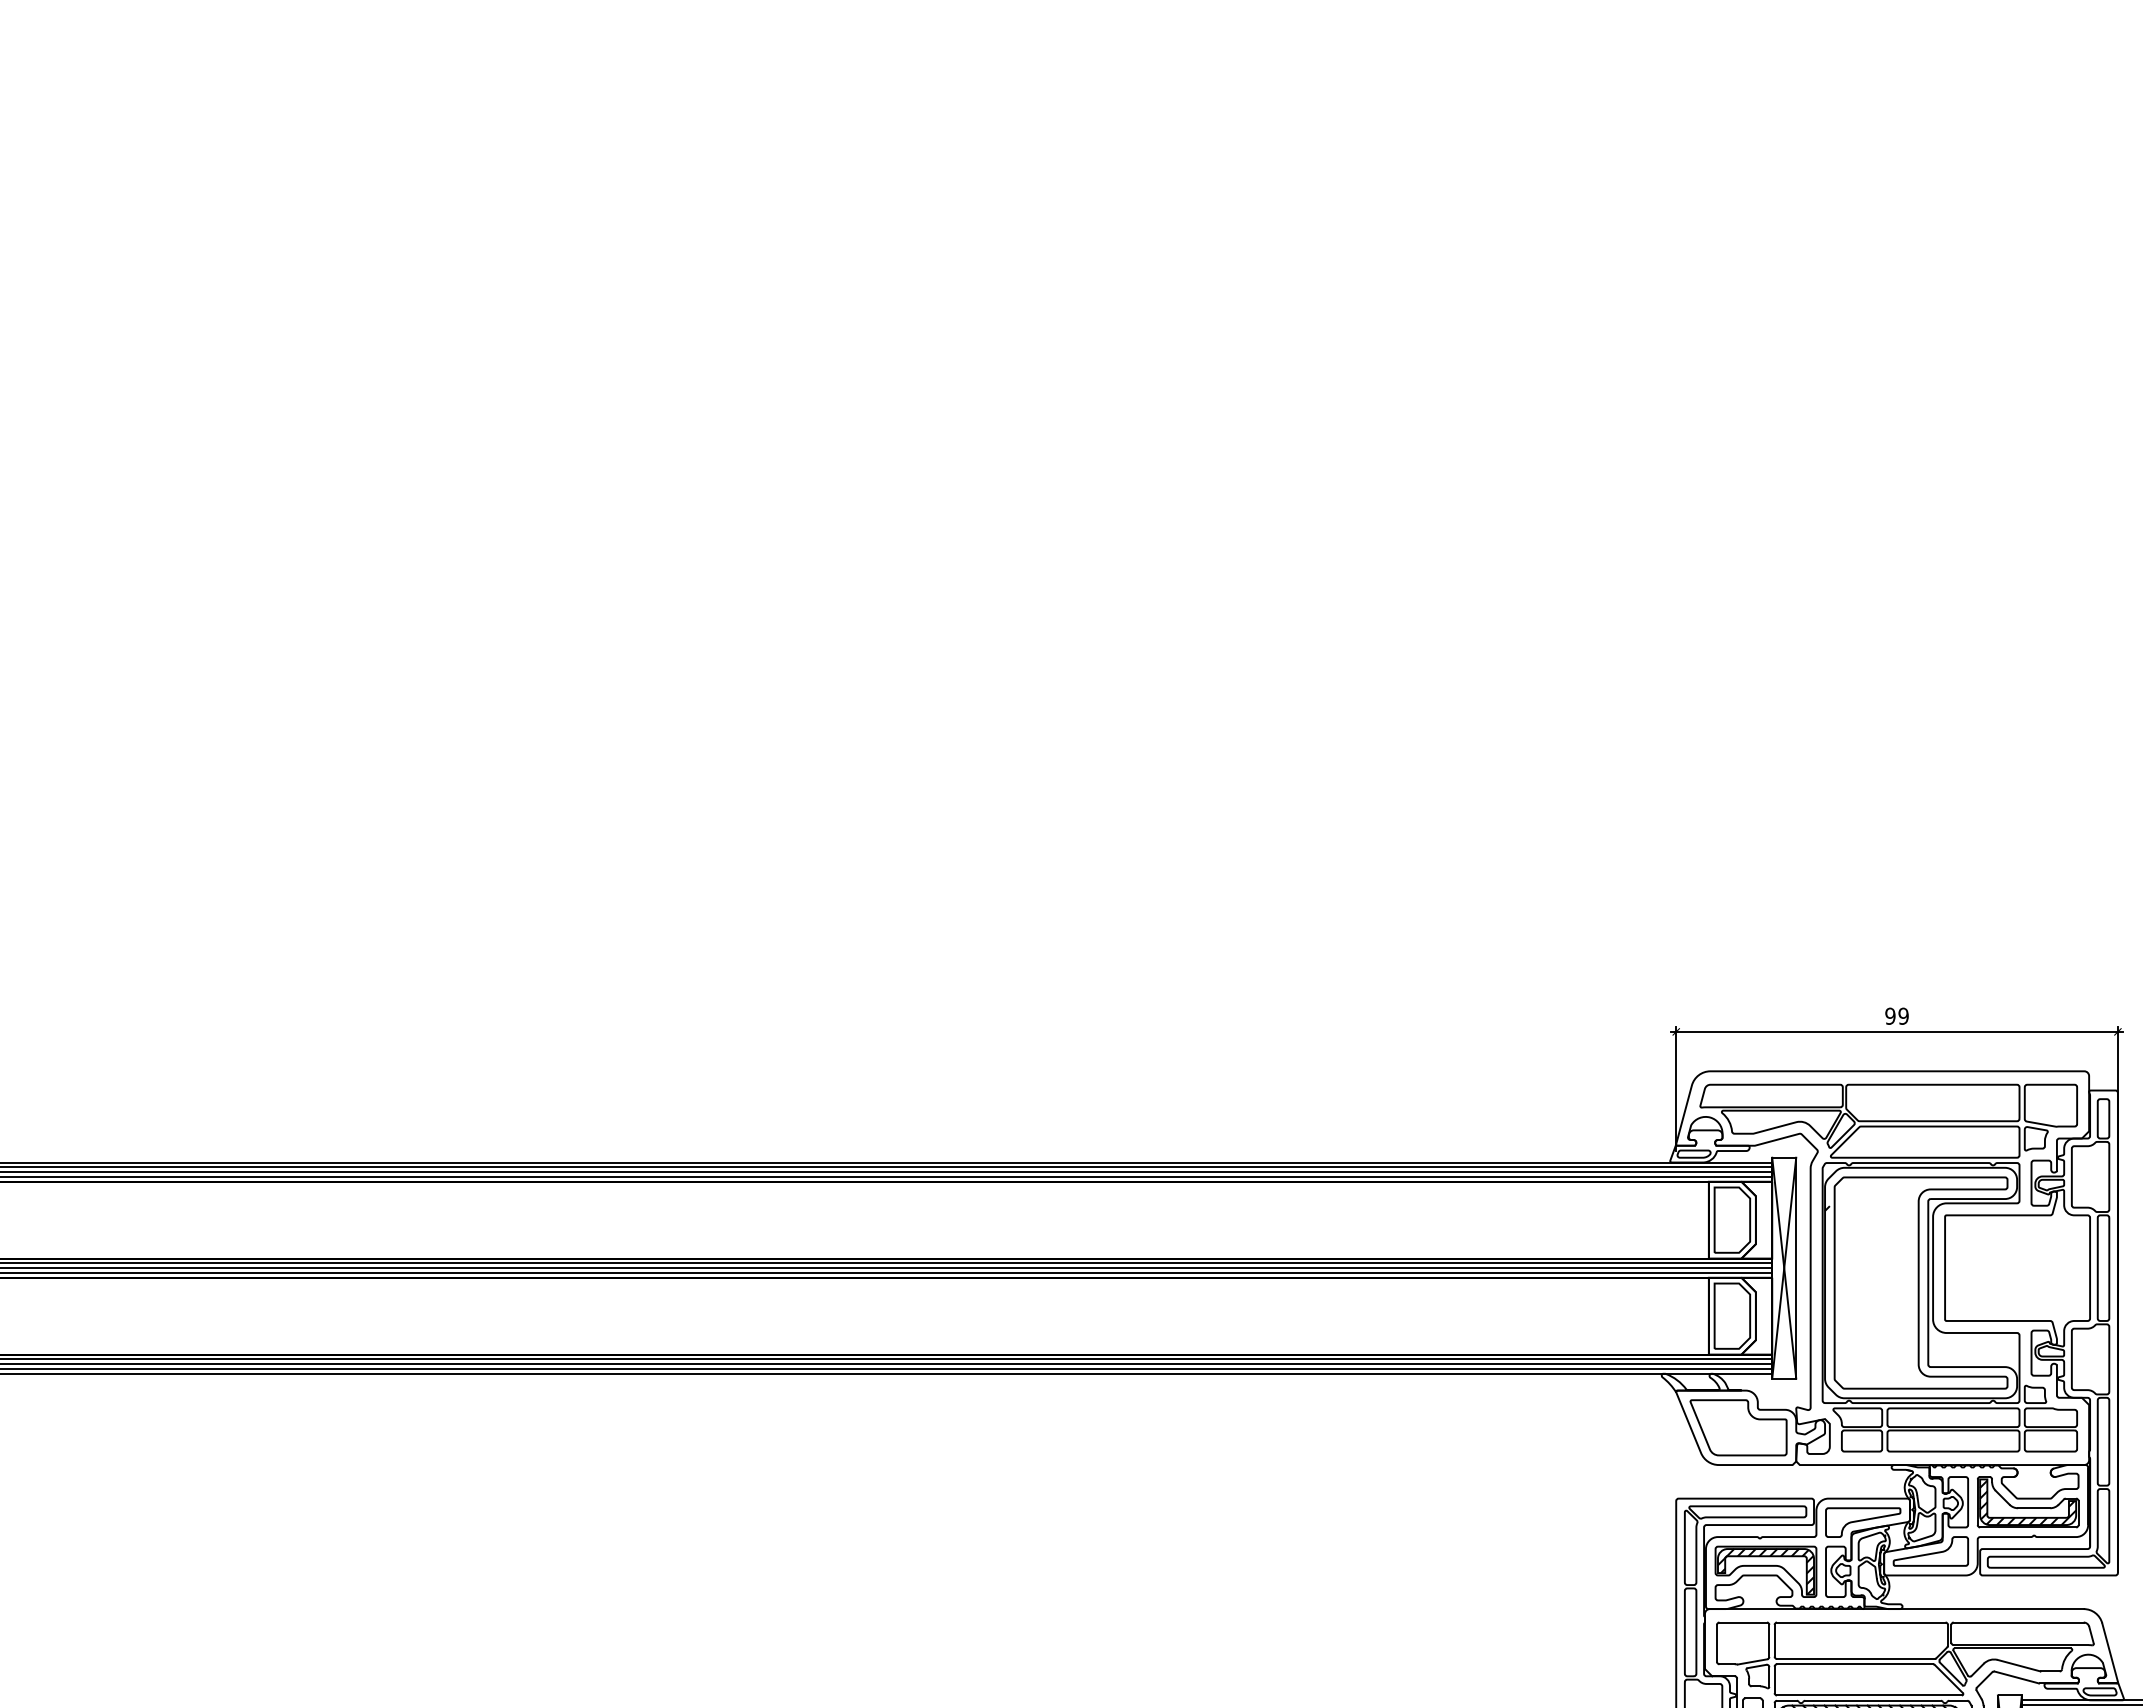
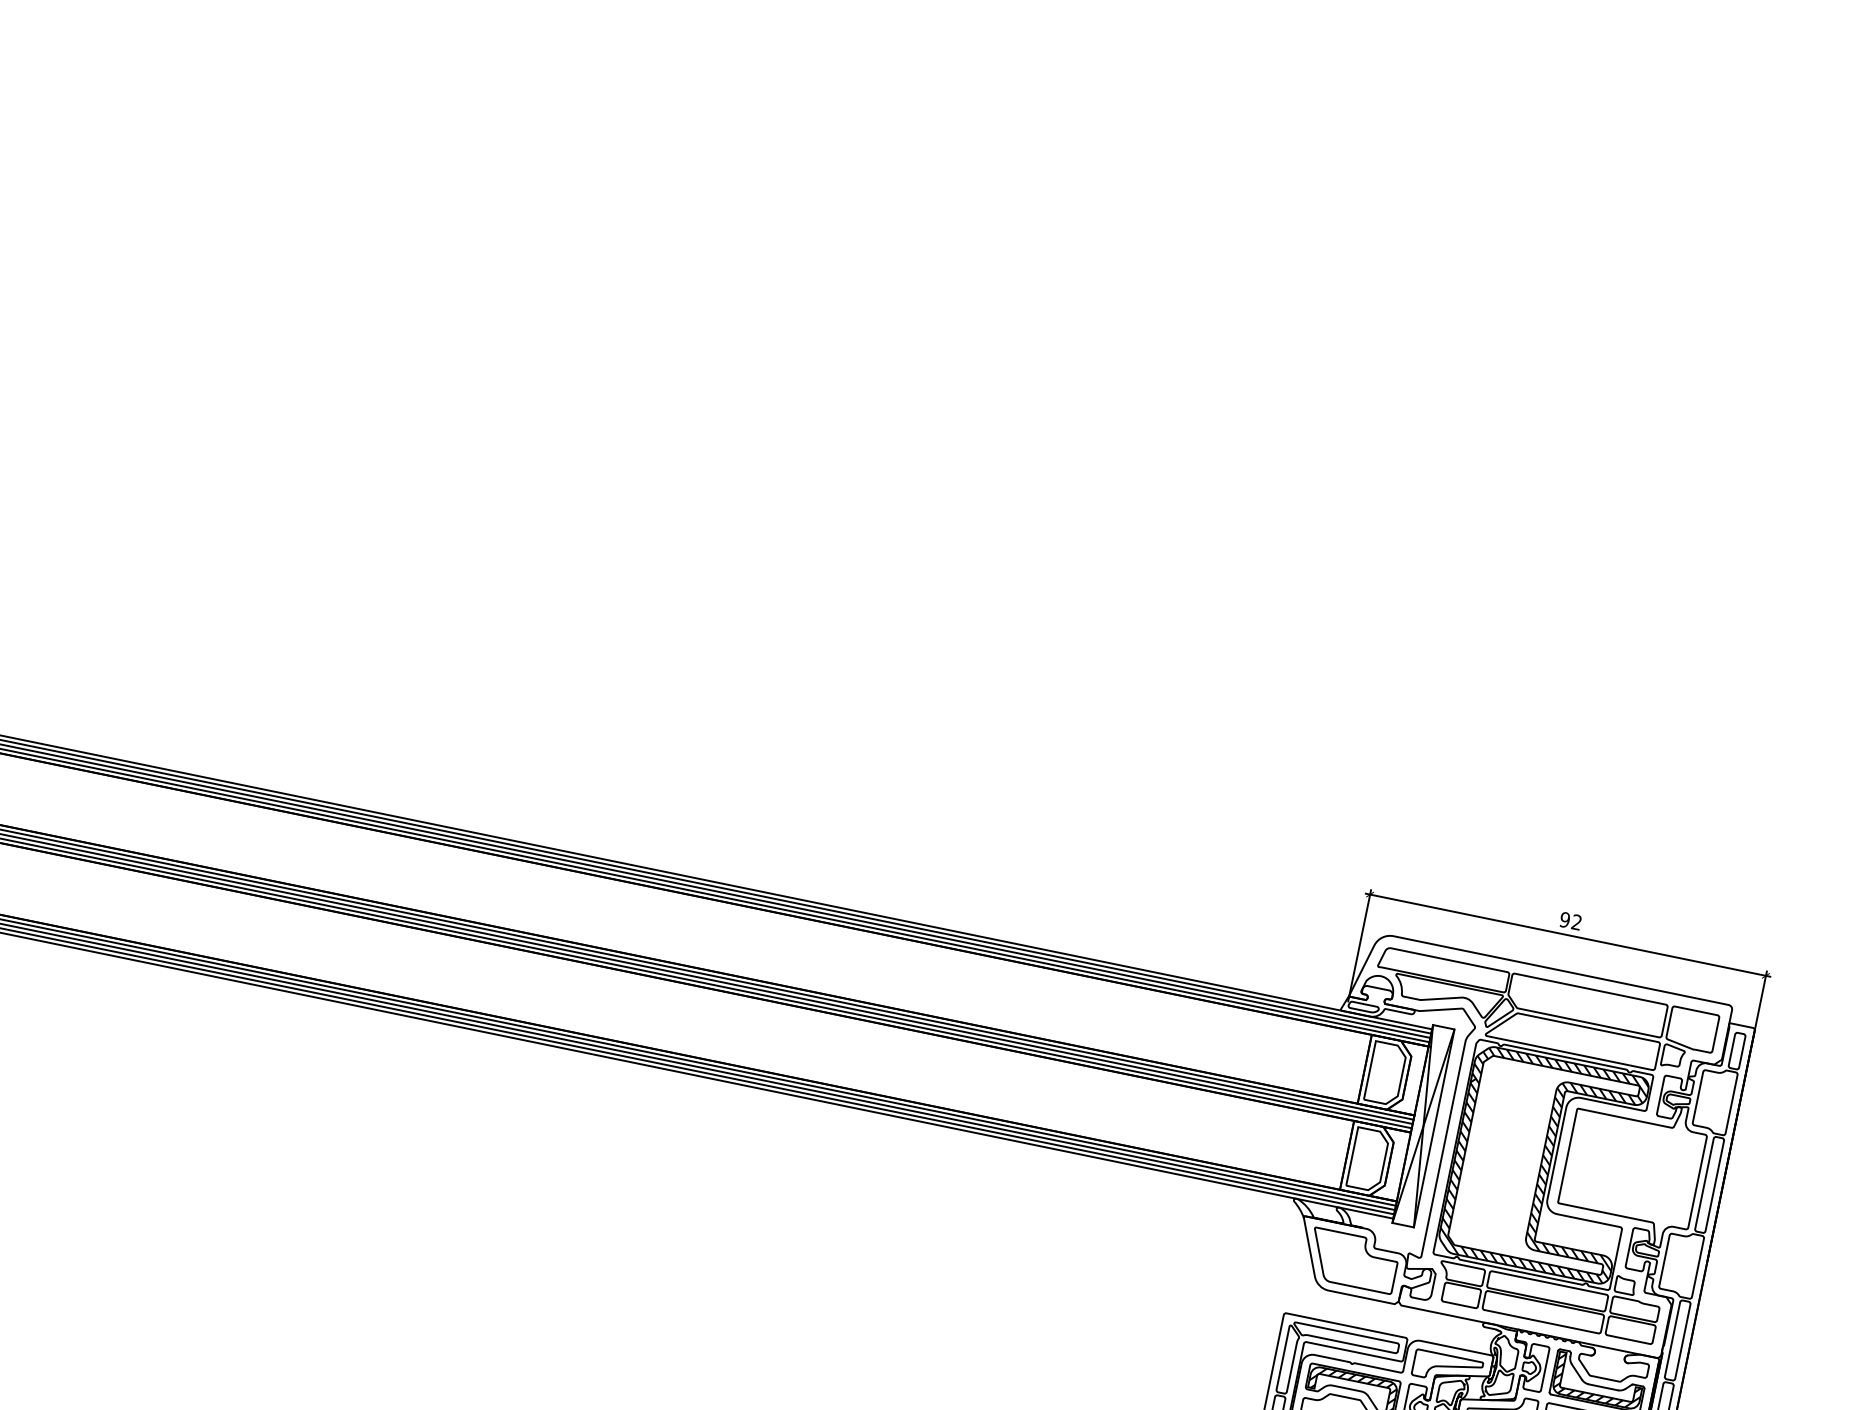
text: (1903, 1015) -> (1576, 921), 99 -> 92
hatch: (1921, 1282) -> (1543, 1164), added

